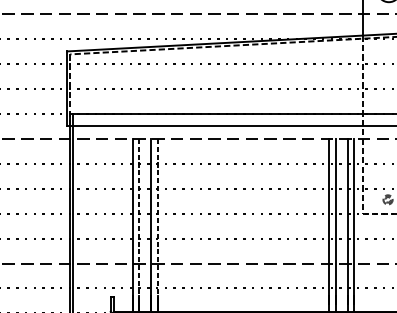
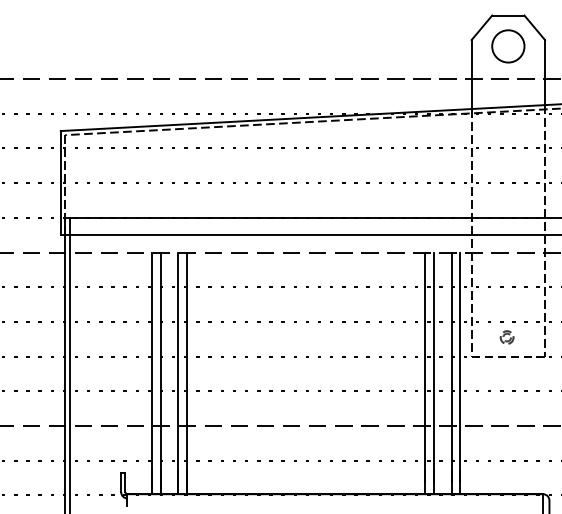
line: (138, 221) -> (160, 367), dashed -> solid
line: (157, 221) -> (186, 367), dashed -> solid

